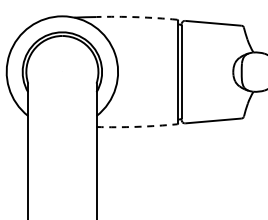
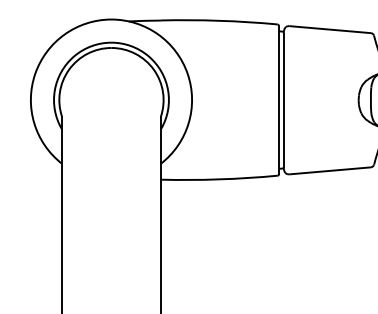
arc: (136, 17) -> (218, 21), dashed -> solid
arc: (136, 126) -> (218, 178), dashed -> solid

